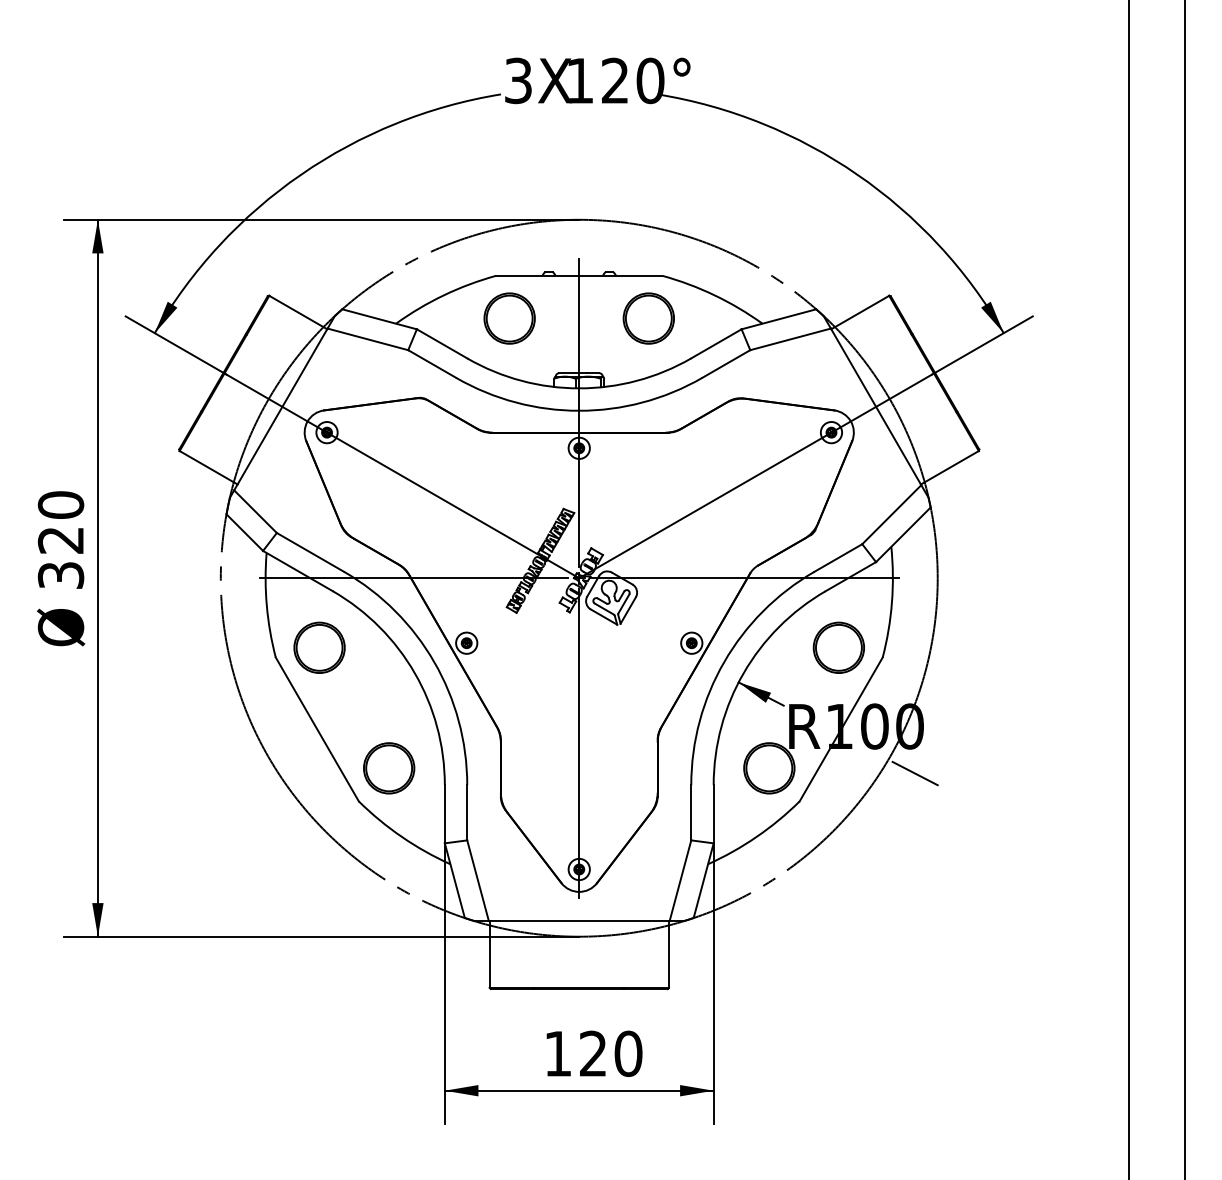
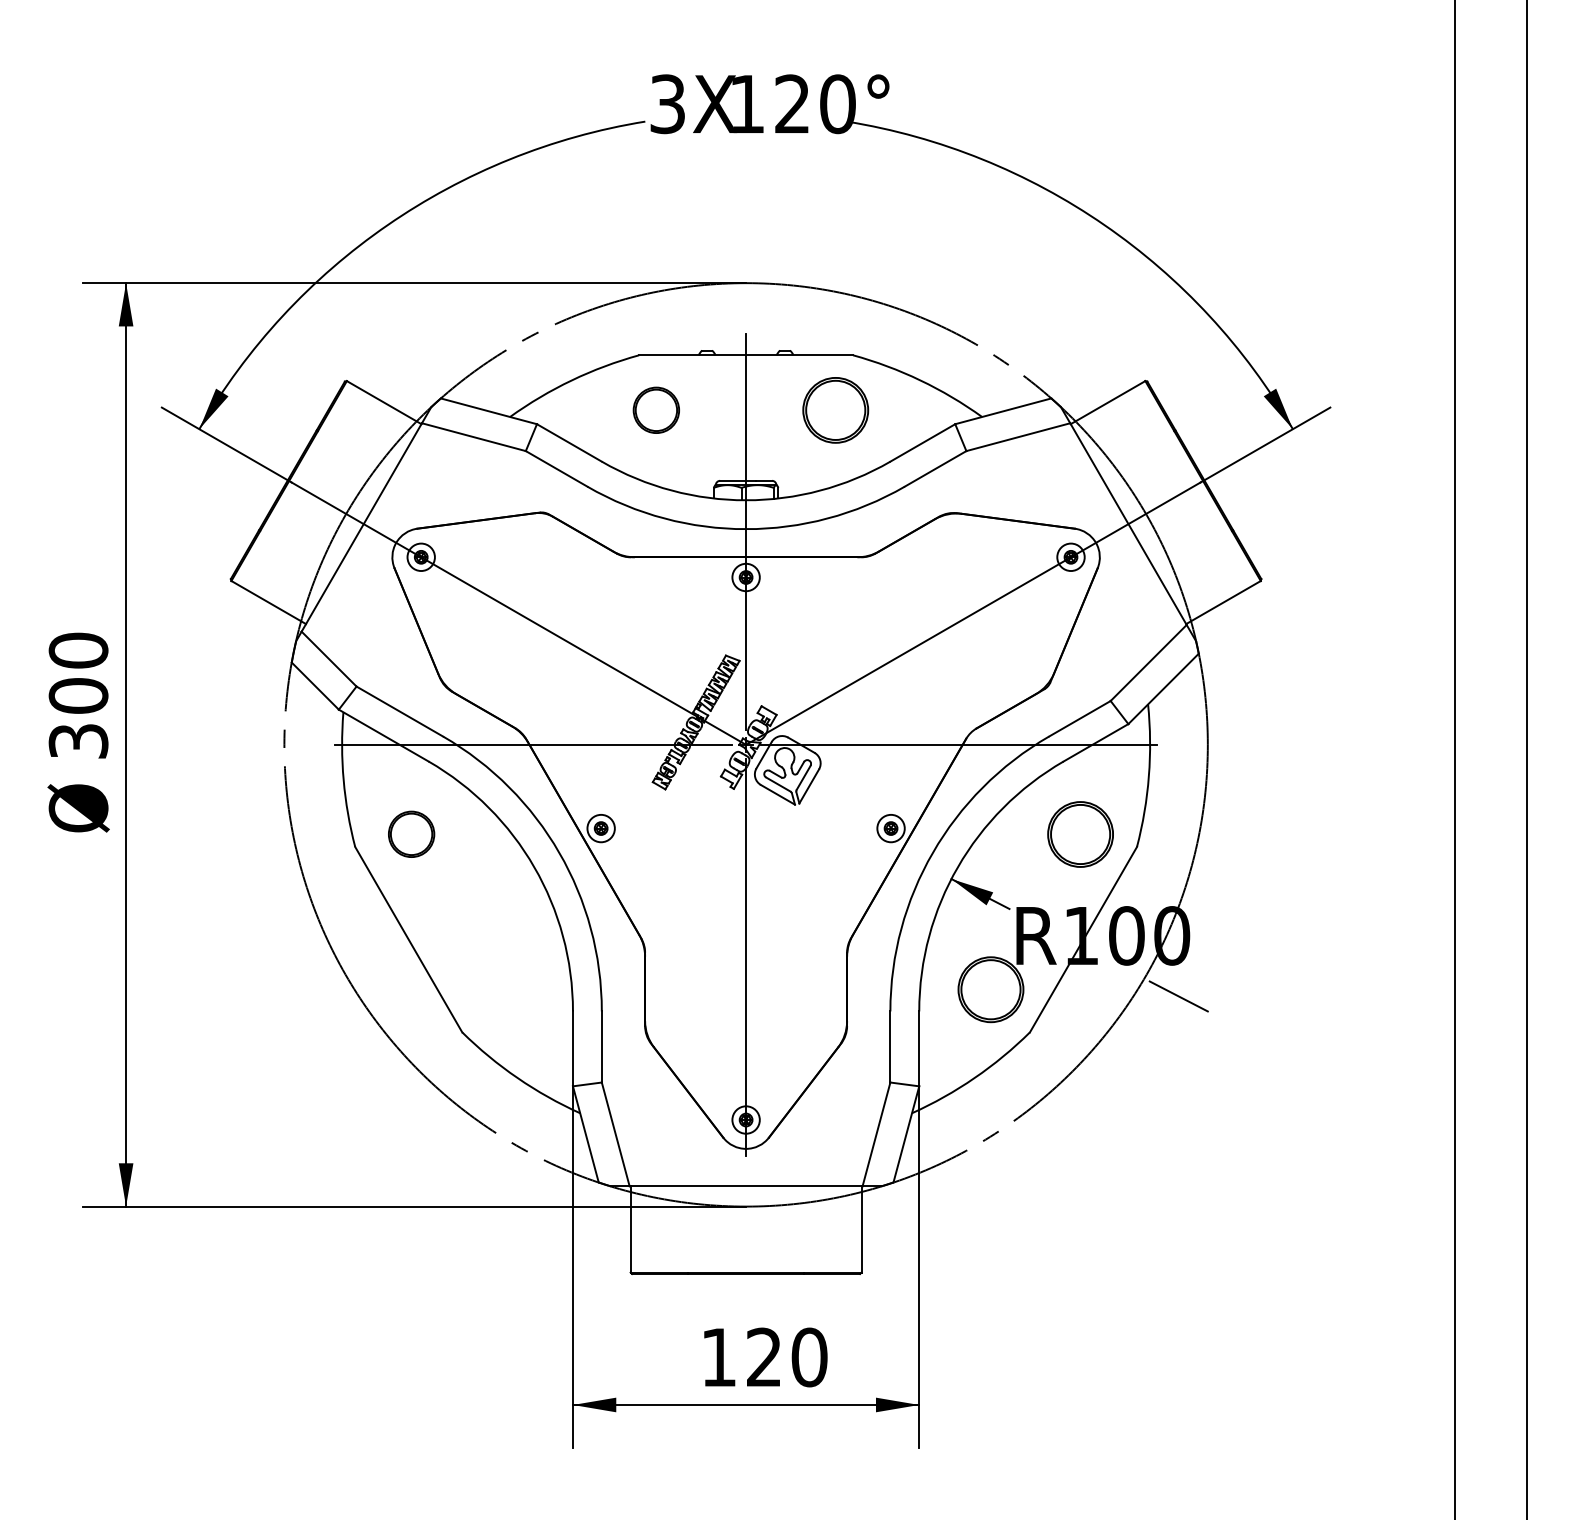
part: (509, 318) -> (656, 410), size x0.7
text: (60, 540) -> (77, 696), 320 -> 300
part: (319, 647) -> (411, 834), size x0.7
part: (389, 768) -> (501, 989), removed

